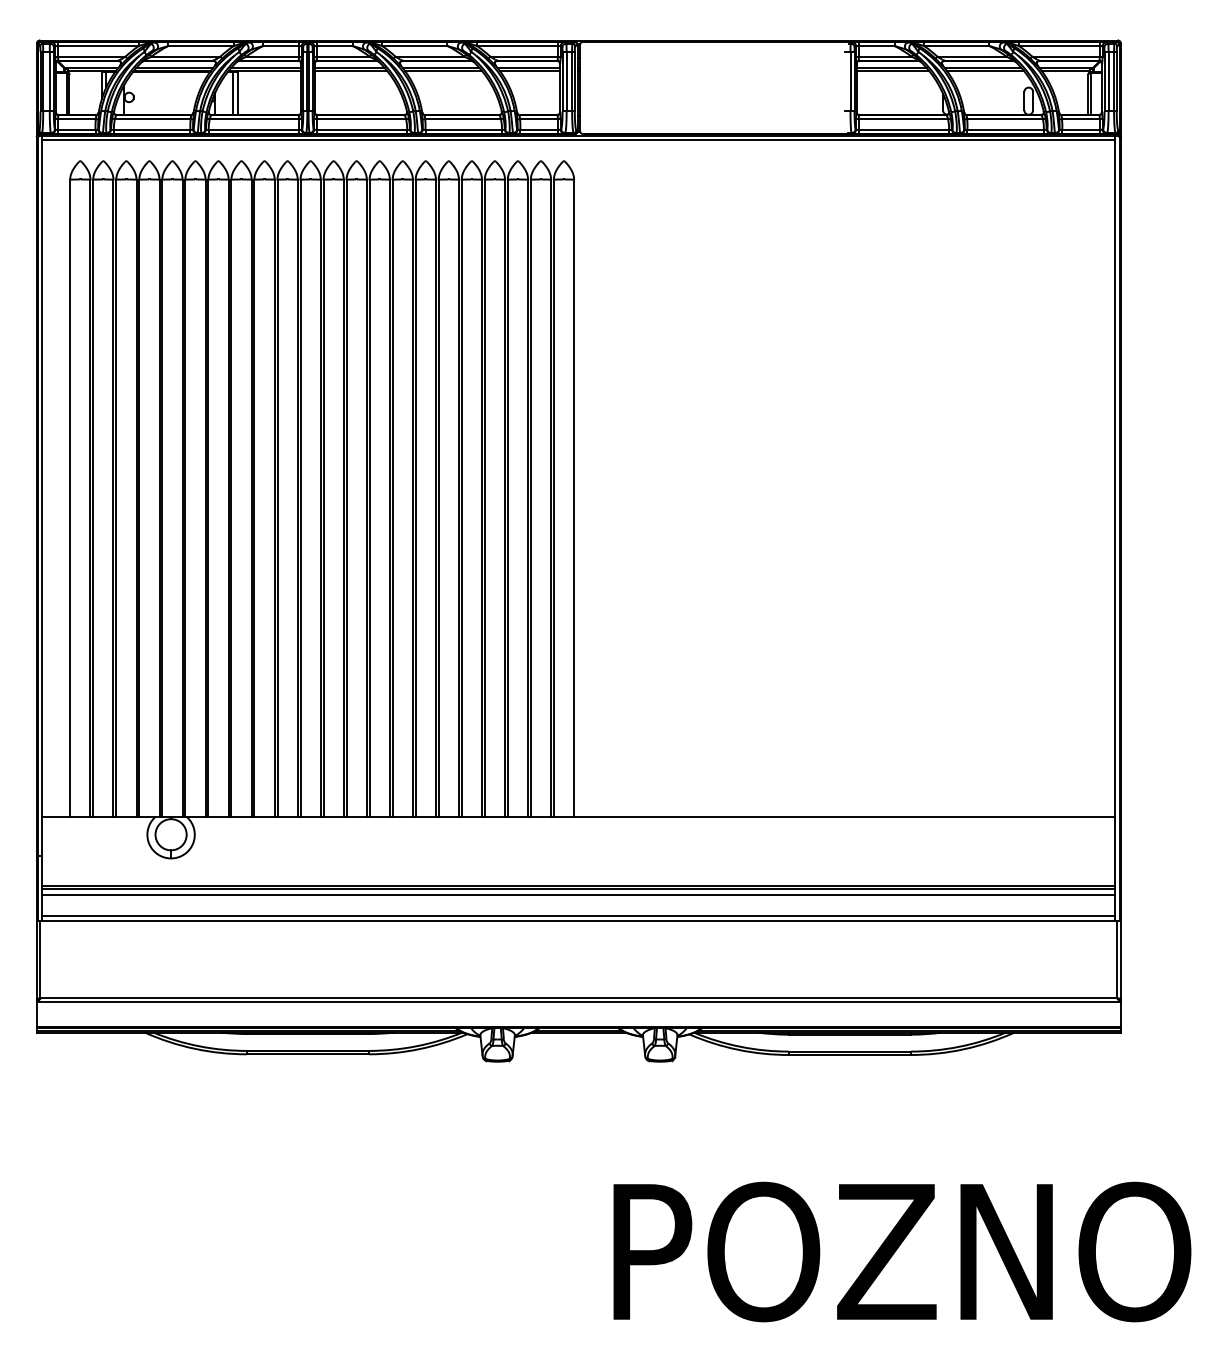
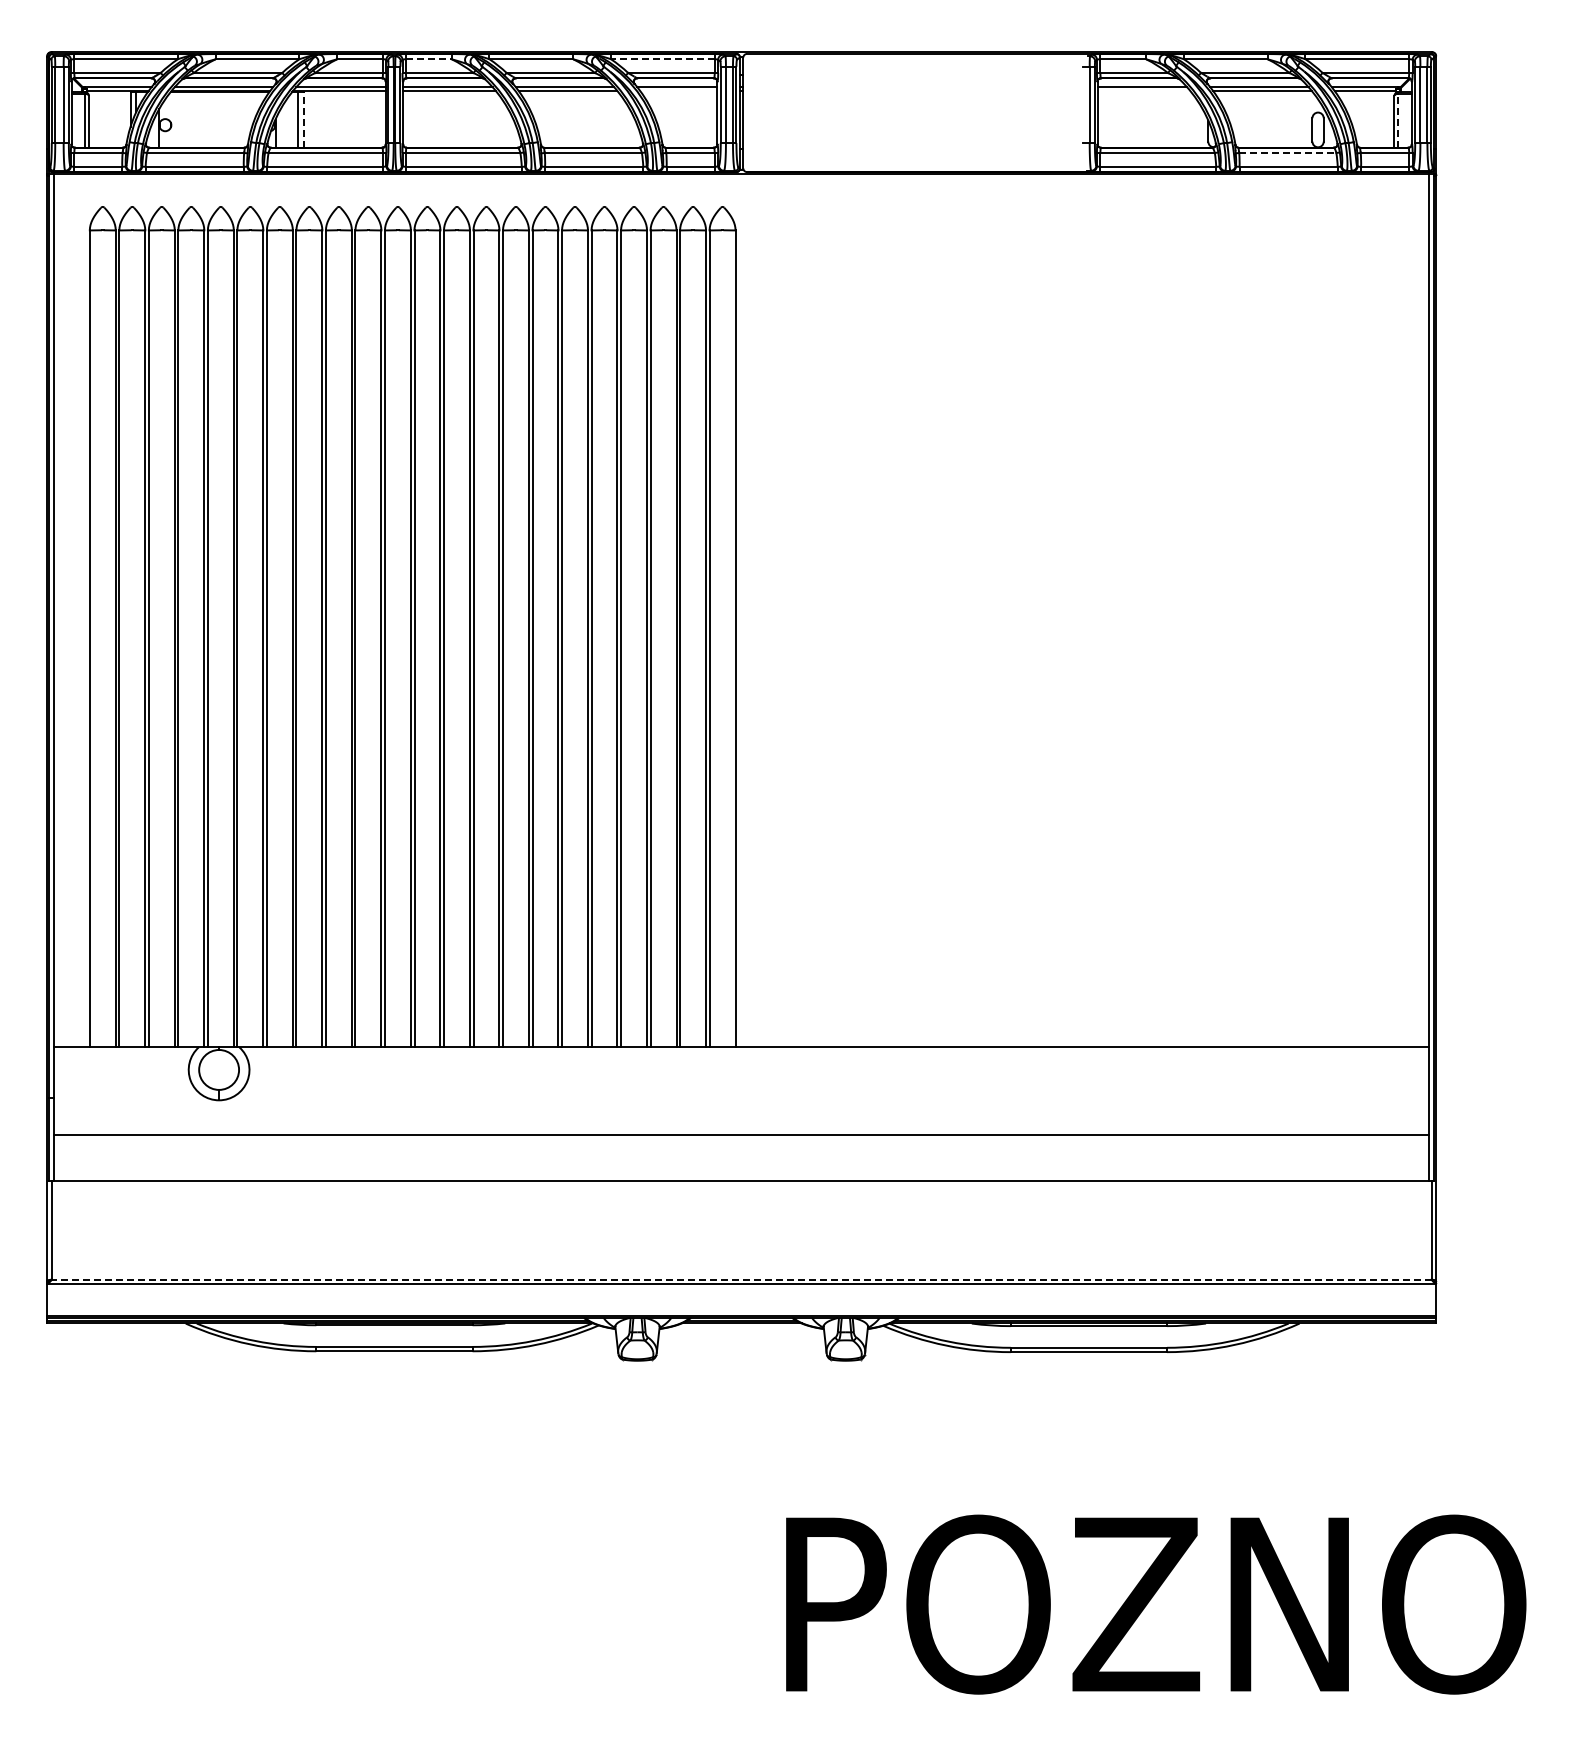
line: (334, 46) -> (428, 59), solid -> dashed
line: (517, 46) -> (662, 59), solid -> dashed
line: (529, 71) -> (678, 91), removed
line: (892, 71) -> (1143, 91), removed
line: (237, 93) -> (304, 119), solid -> dashed
line: (1091, 93) -> (1398, 120), solid -> dashed
line: (1004, 119) -> (1287, 153), solid -> dashed
line: (578, 139) -> (741, 179), removed
line: (578, 889) -> (741, 1139), removed
line: (578, 894) -> (741, 1146), removed
line: (578, 915) -> (741, 1173), removed
line: (578, 998) -> (741, 1279), solid -> dashed

